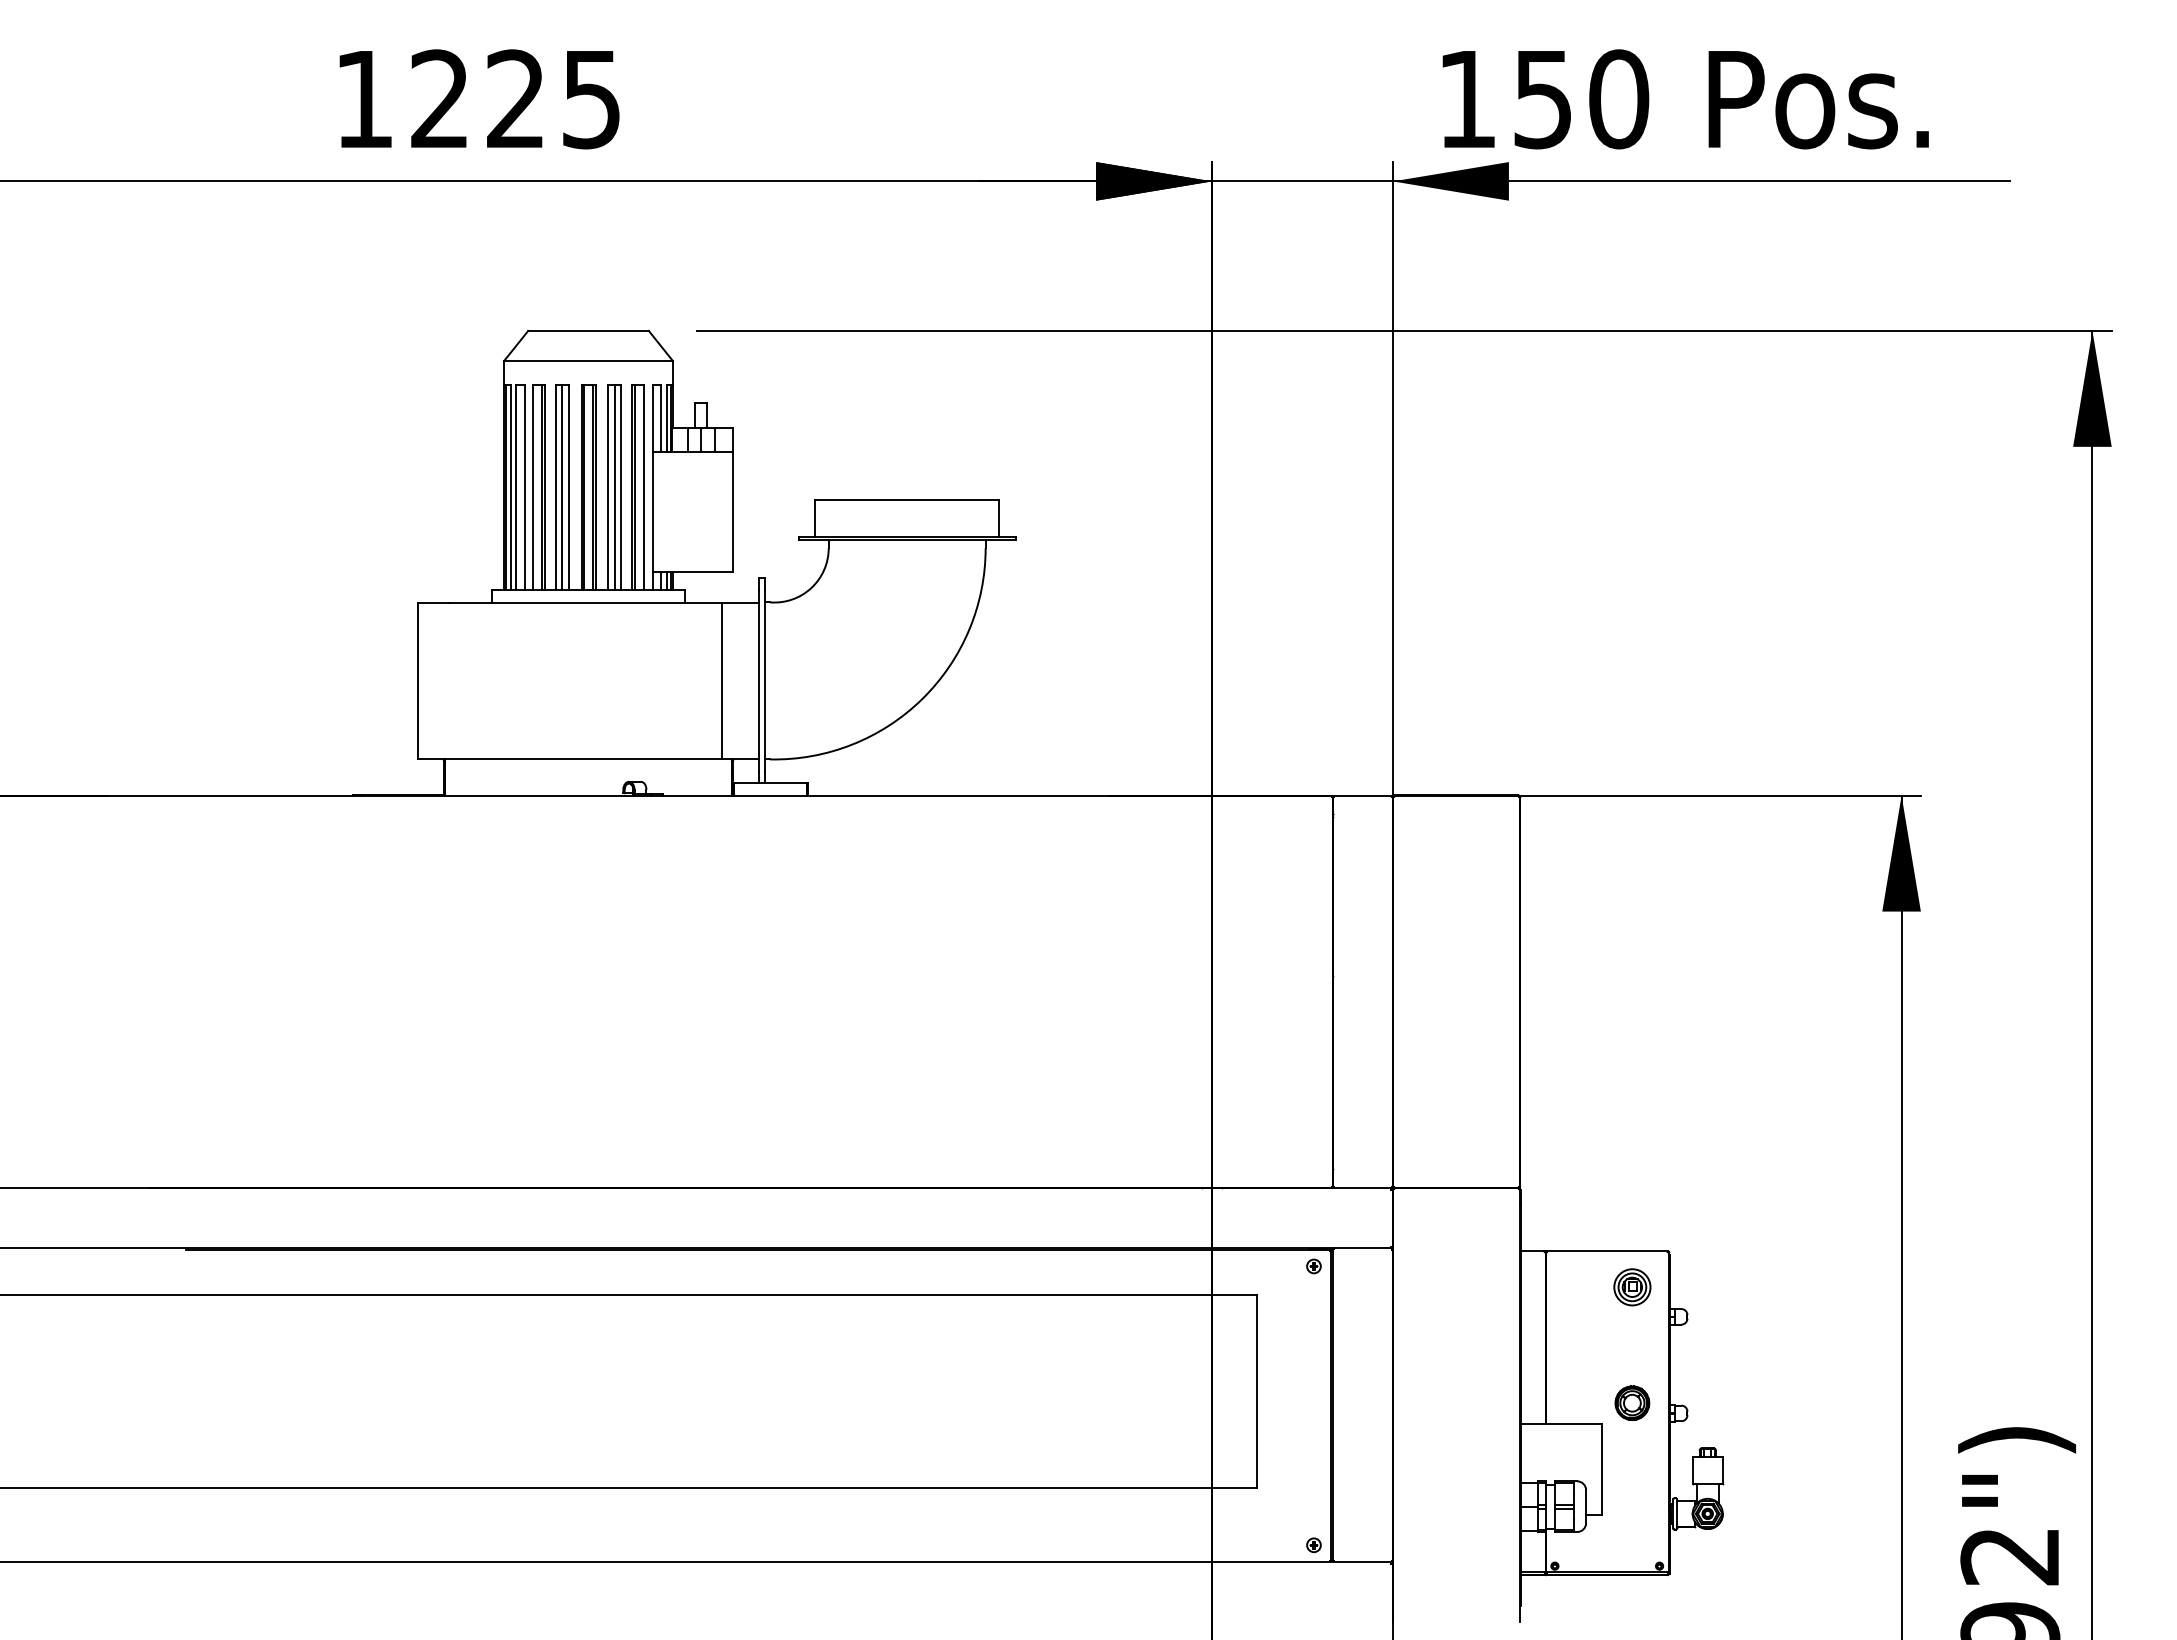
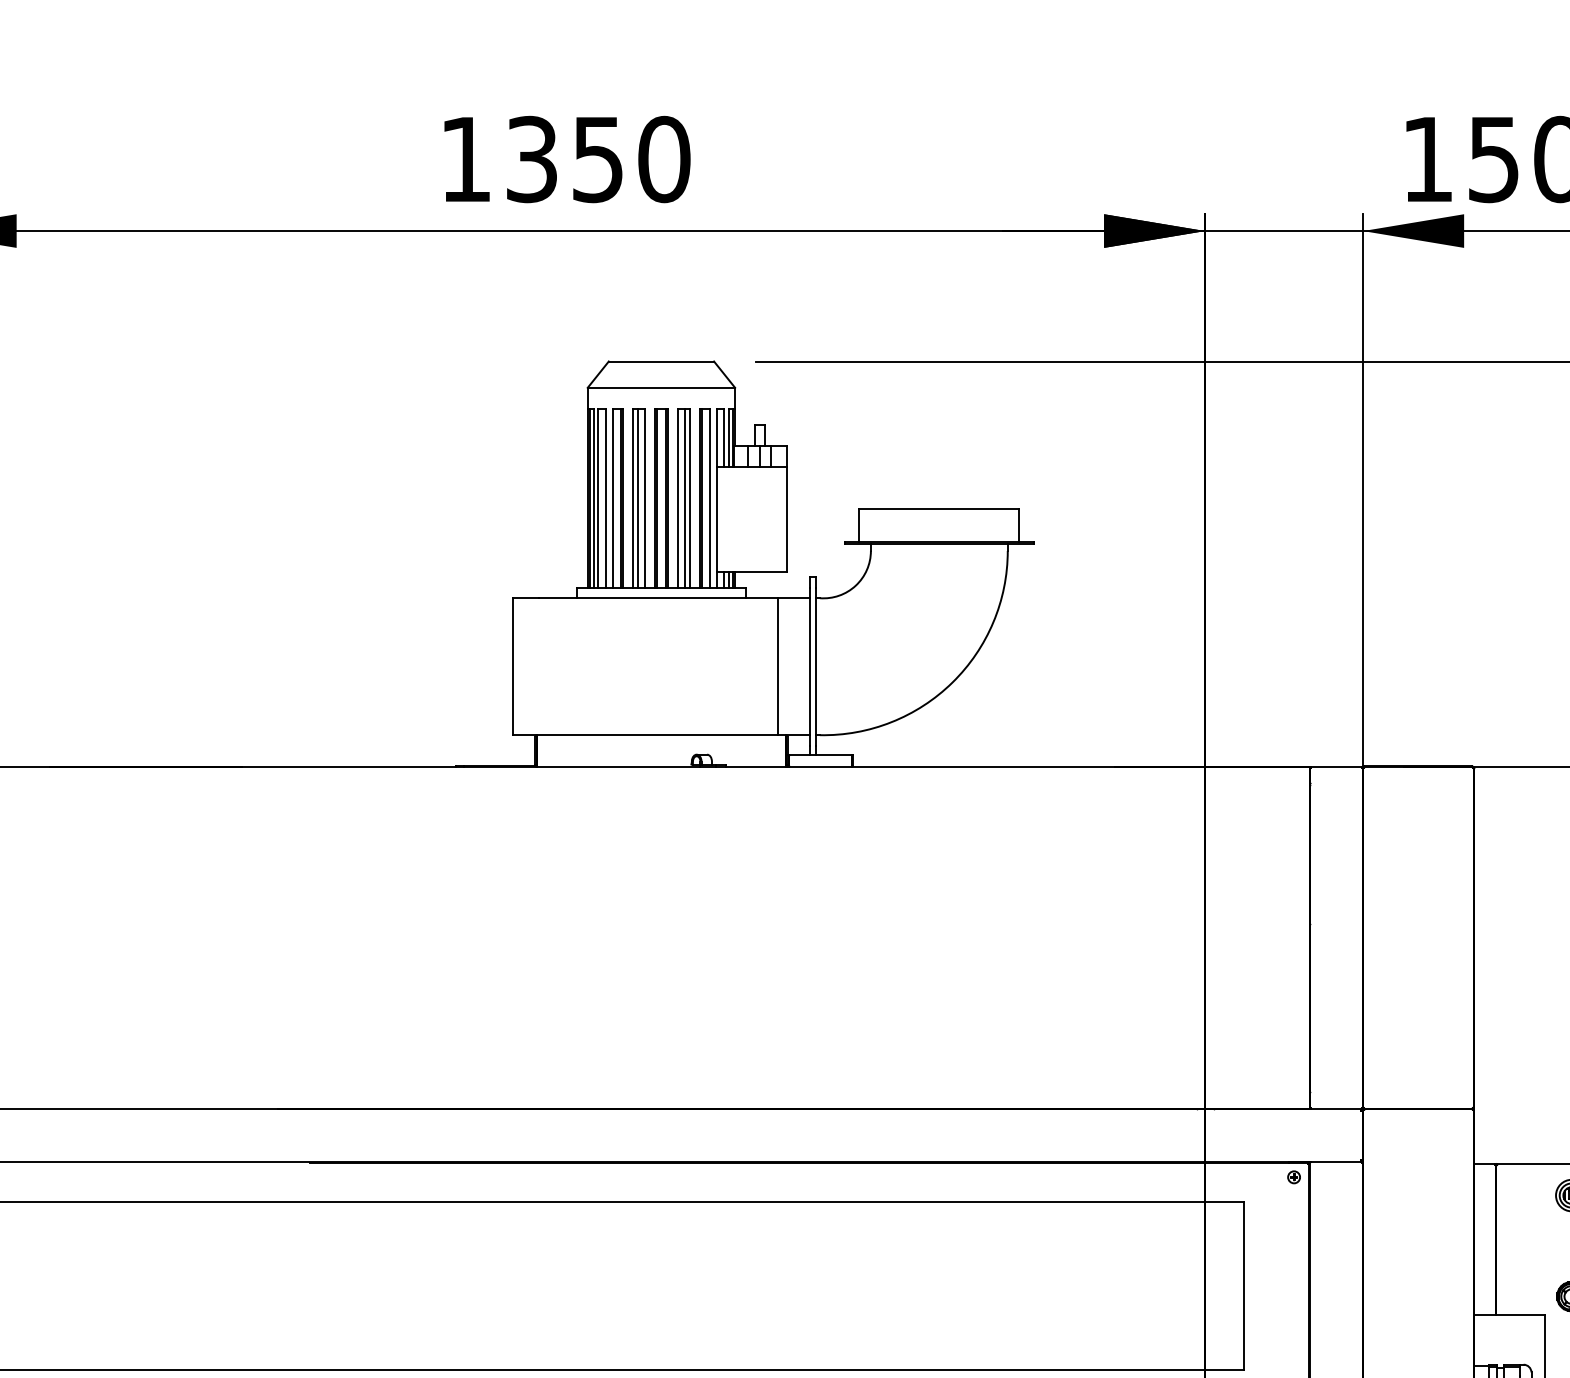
text: (516, 99) -> (598, 159), 1225 -> 1350

